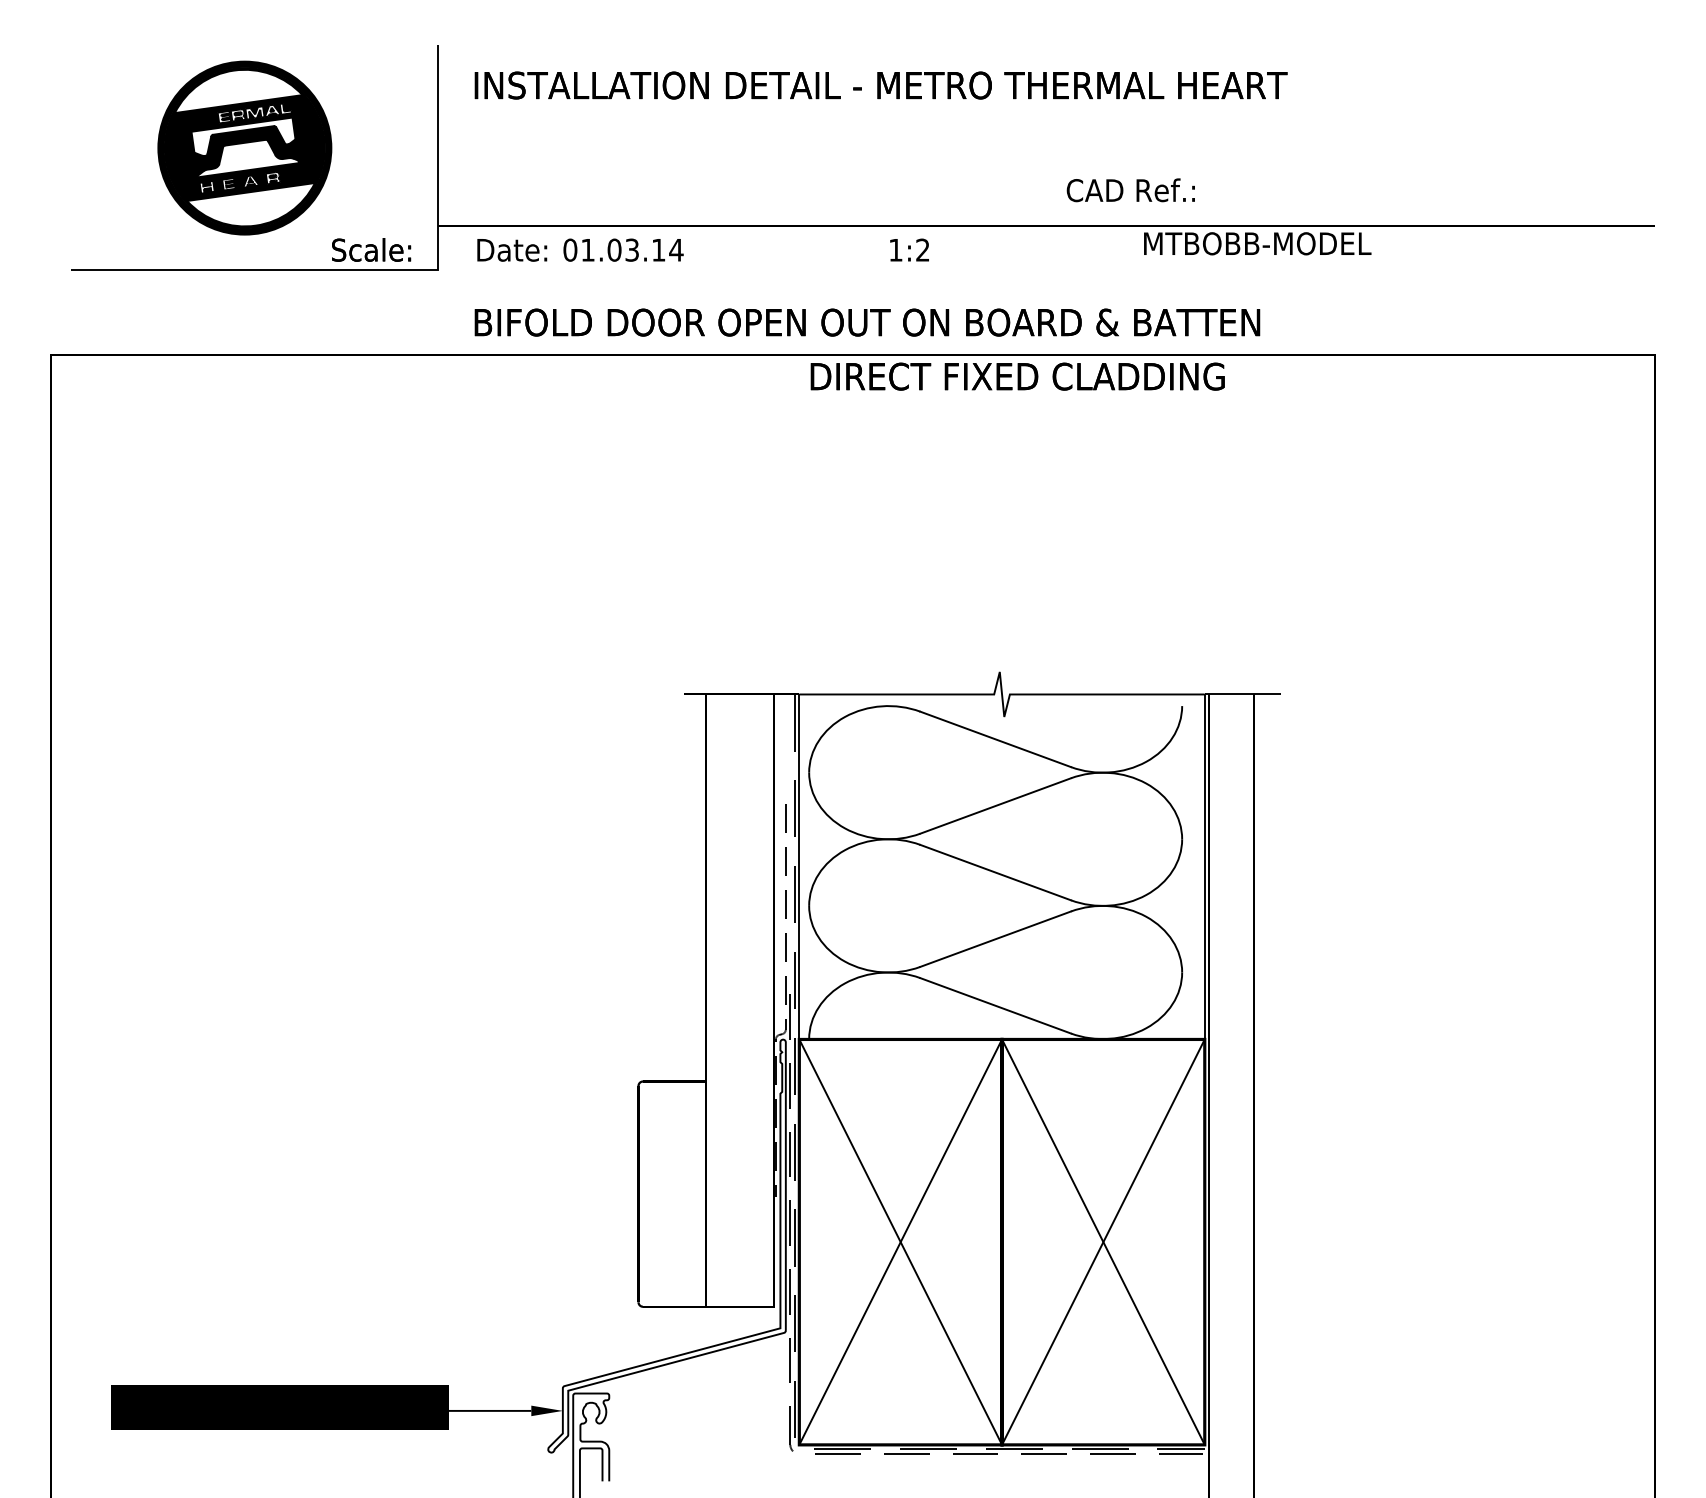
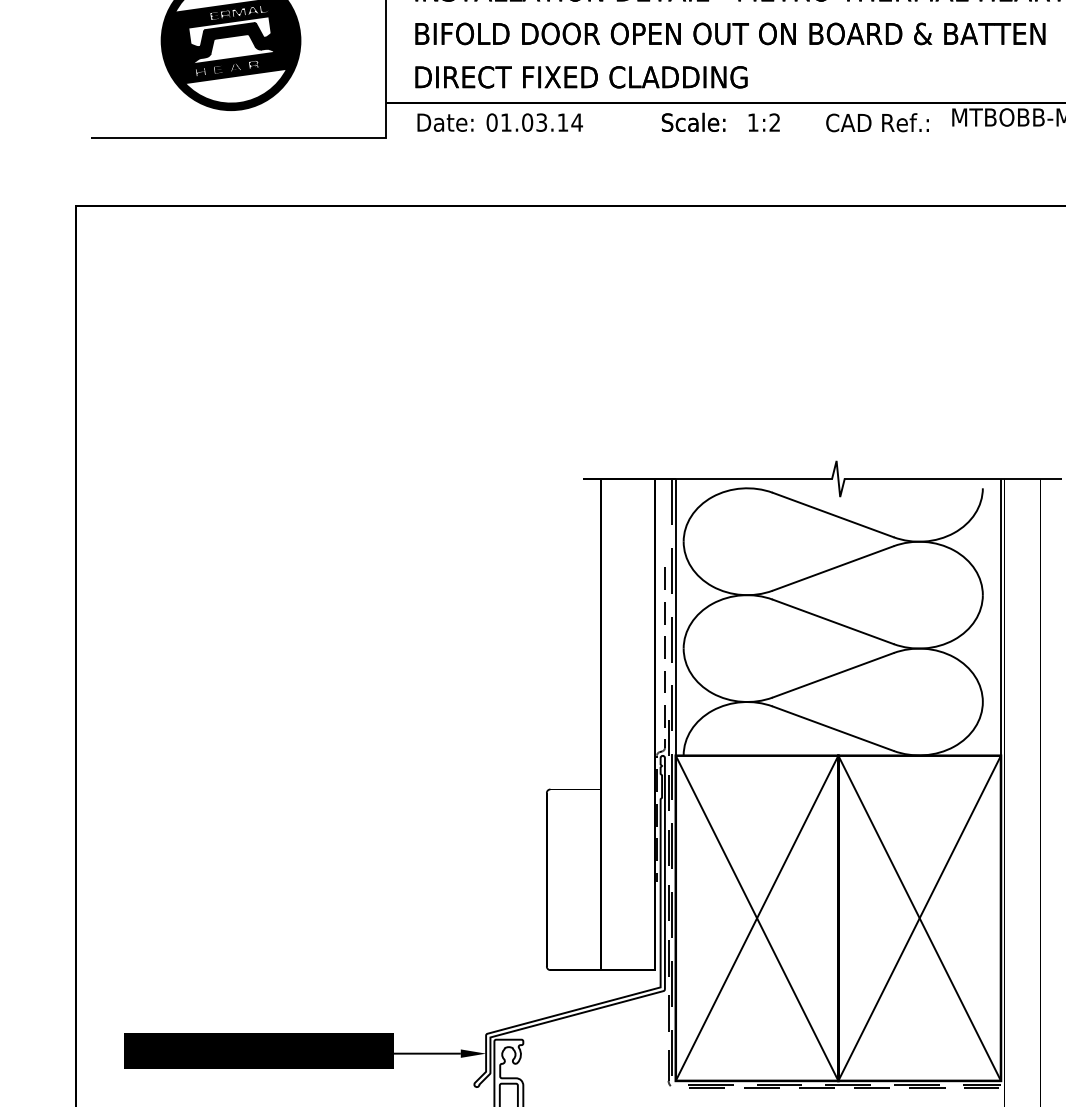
text: (1130, 190) -> (877, 122), moved
text: (371, 249) -> (693, 122), moved
text: (867, 322) -> (730, 33), moved
text: (1017, 376) -> (581, 77), moved

